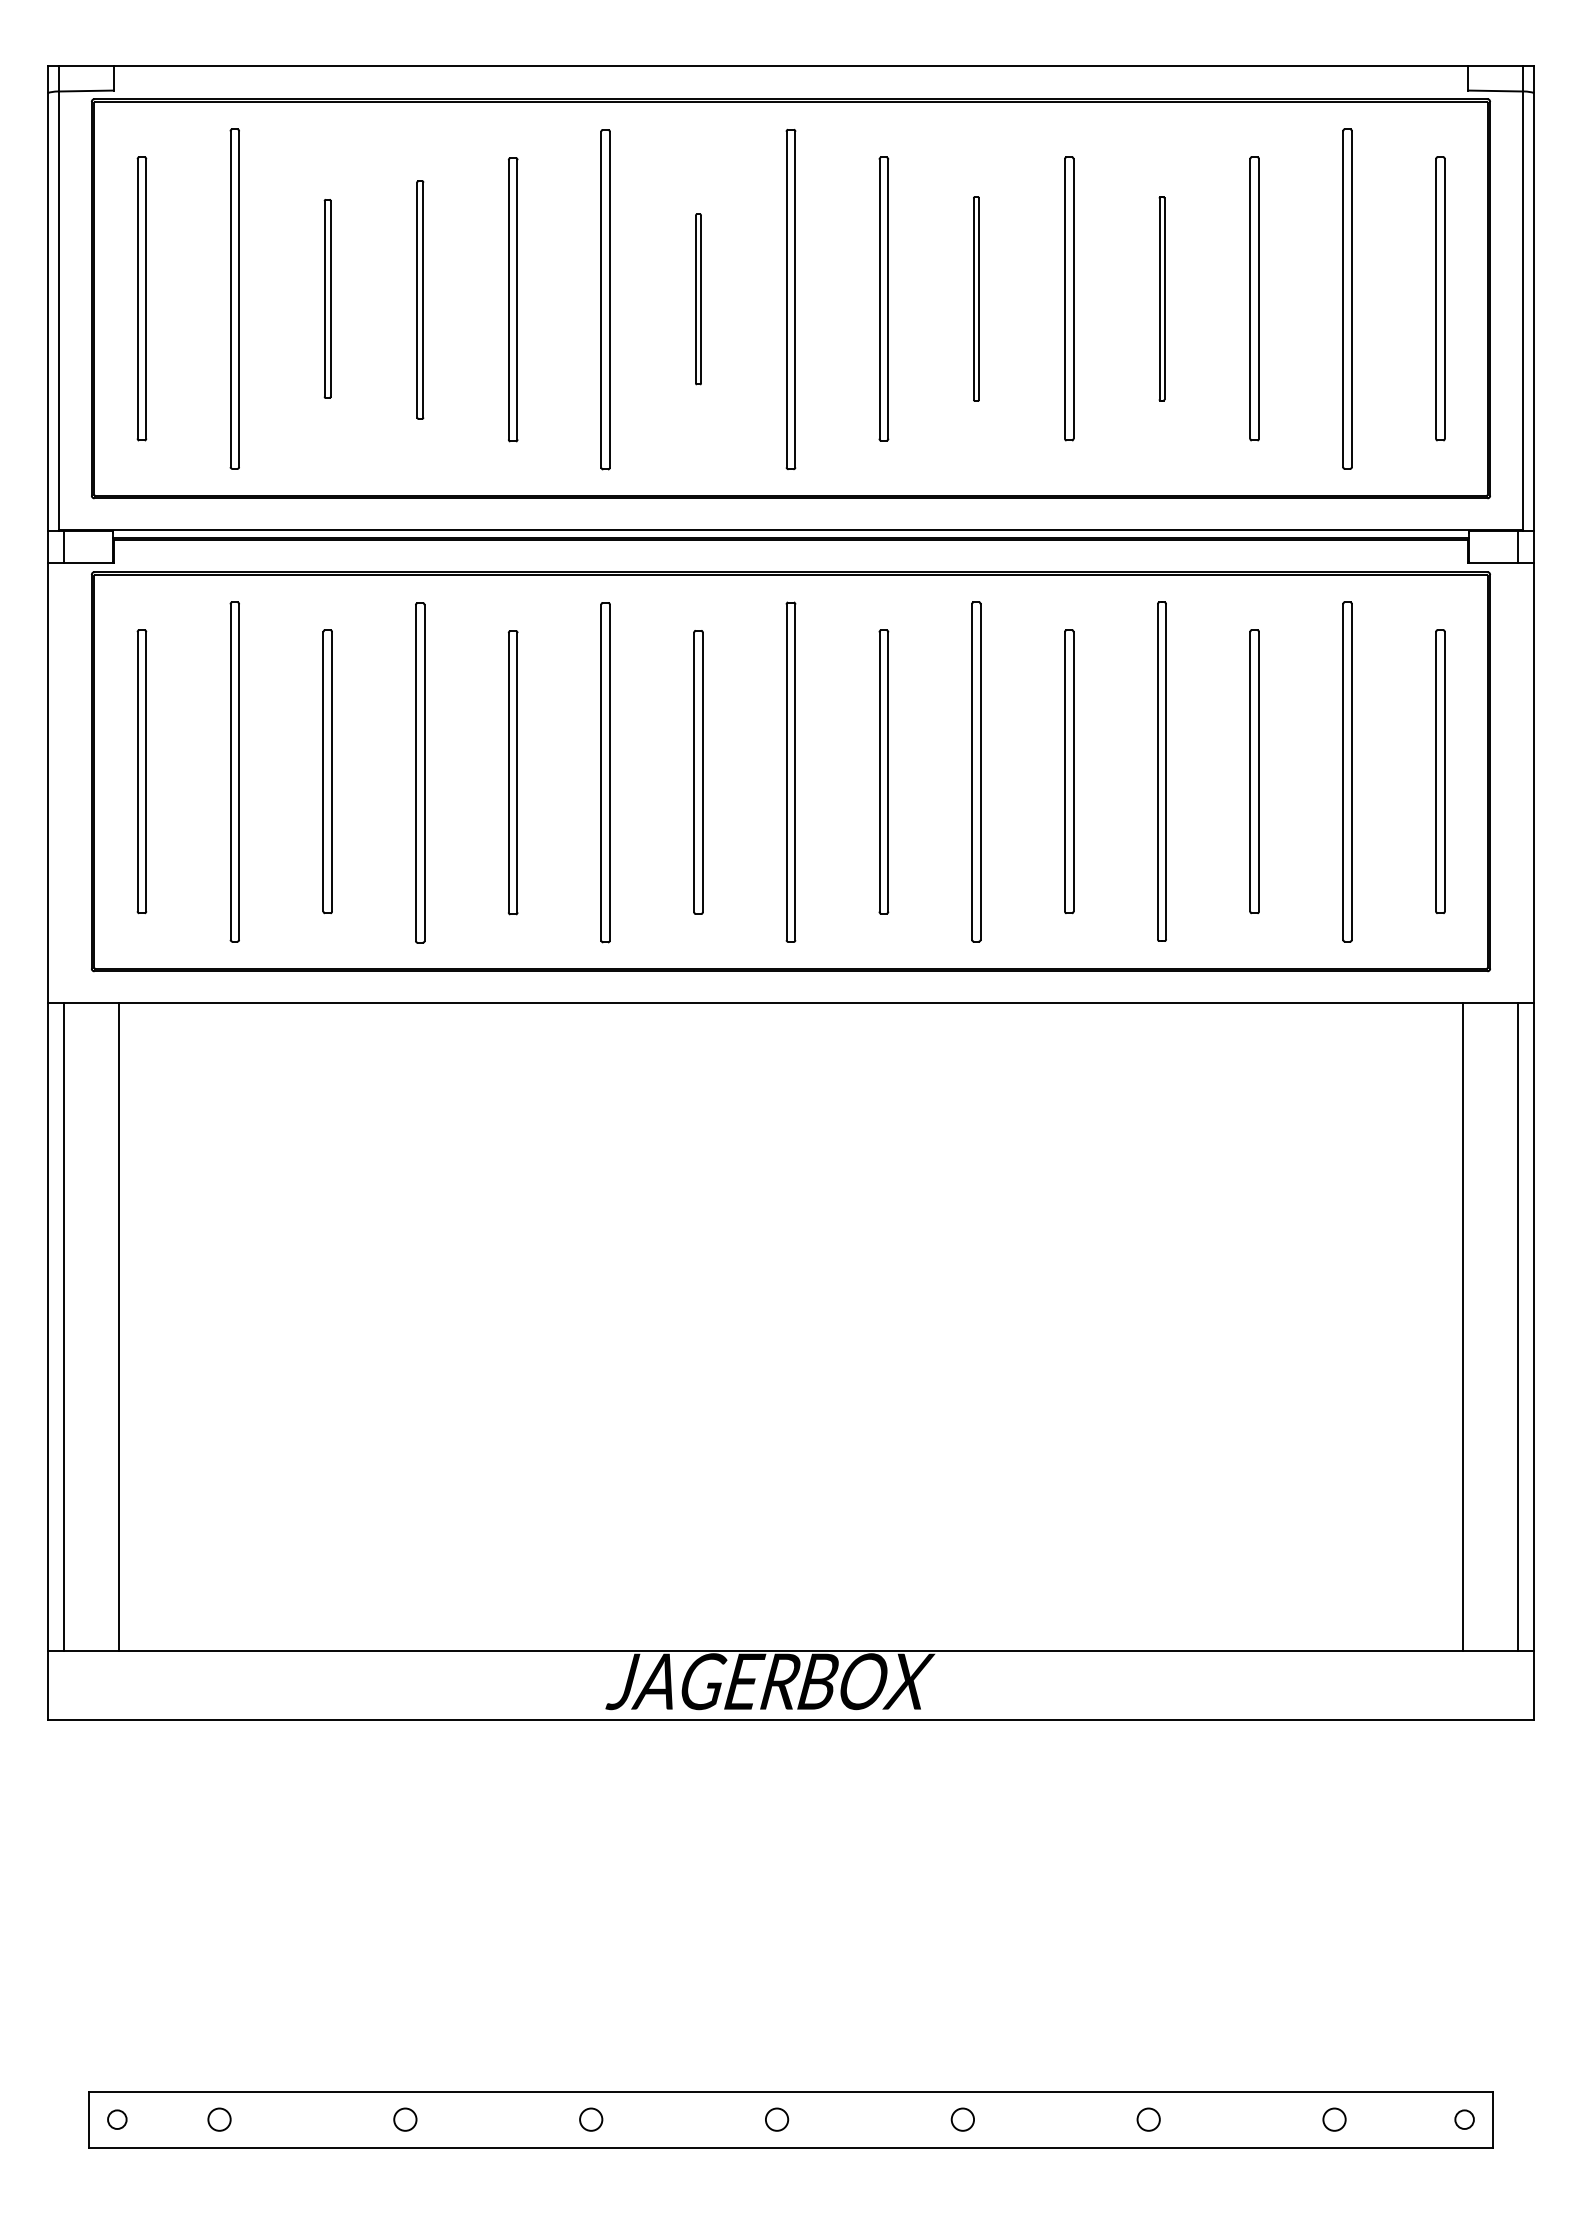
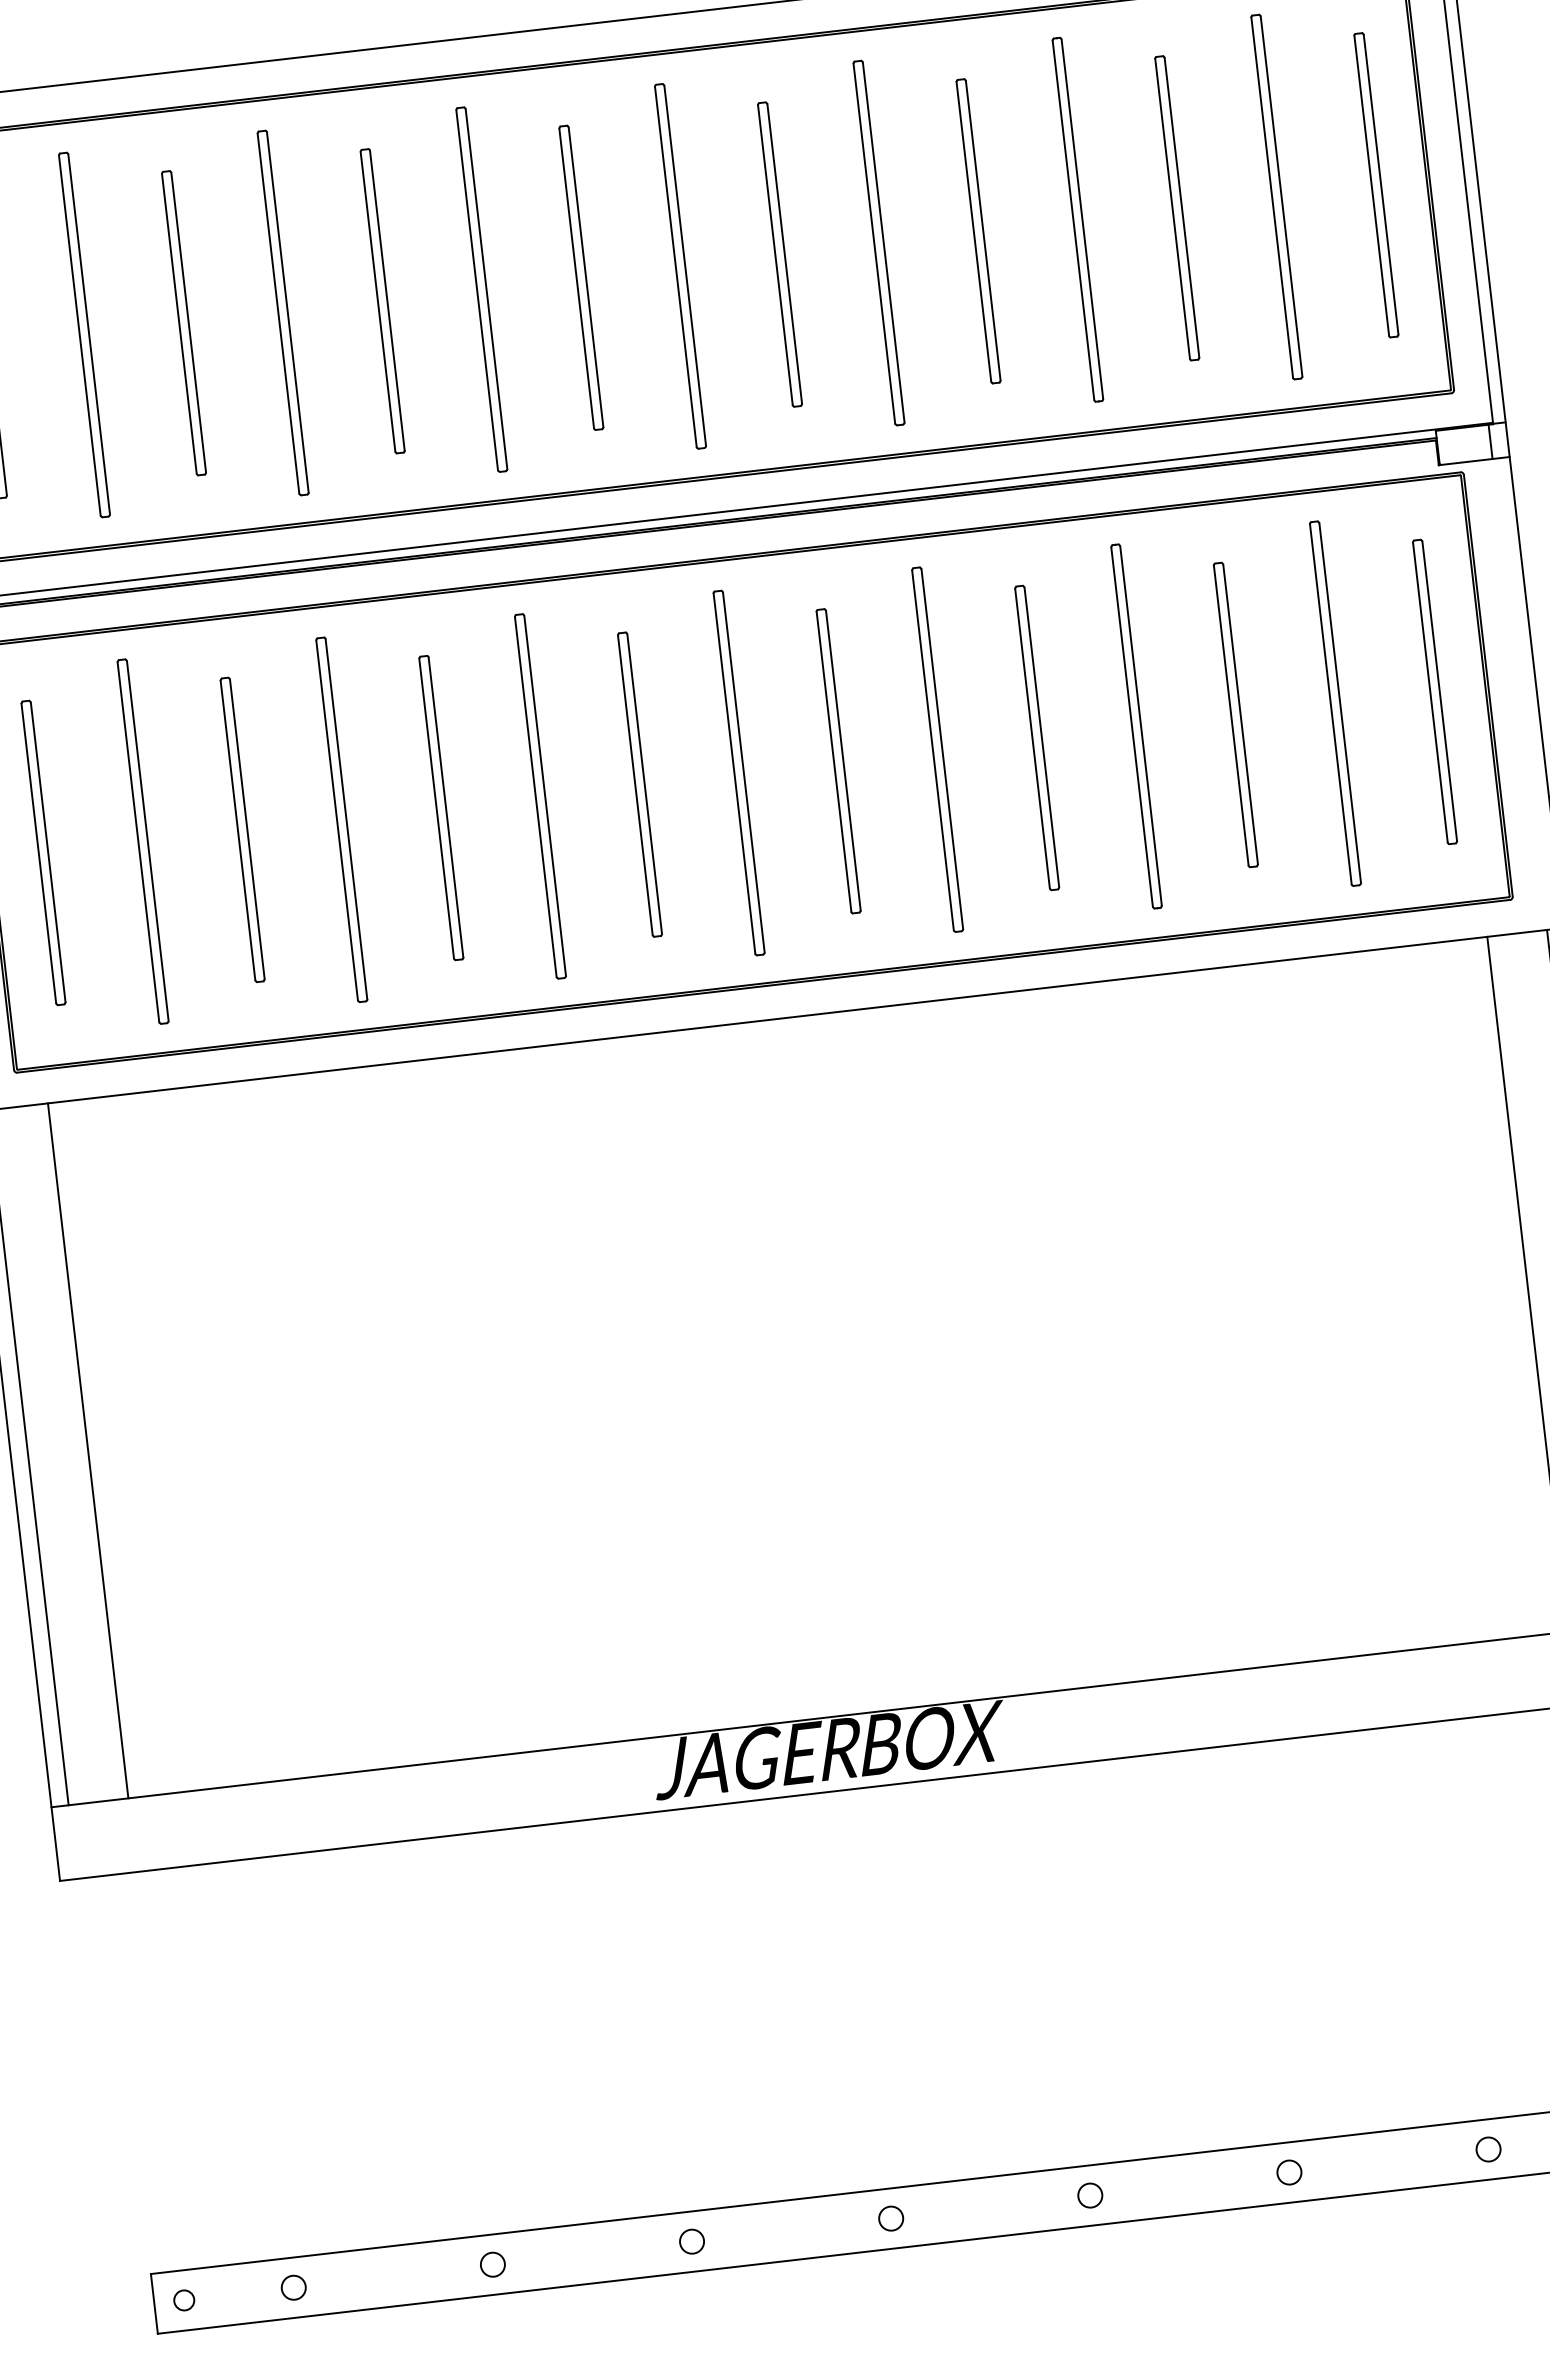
part: (327, 298) -> (183, 322), size x1.43
part: (976, 298) -> (879, 242), size x1.67
part: (1161, 298) -> (1077, 219), size x1.67
part: (420, 299) -> (283, 312), size x1.43
part: (698, 299) -> (581, 277), size x1.67

